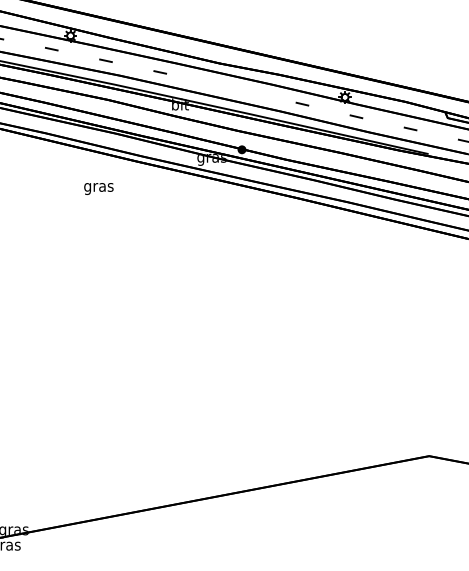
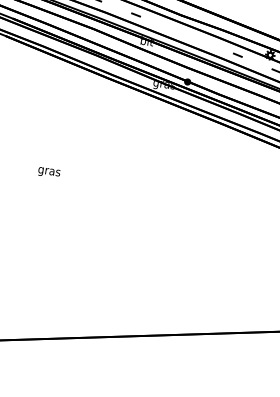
text: (98, 188) -> (48, 172), moved

